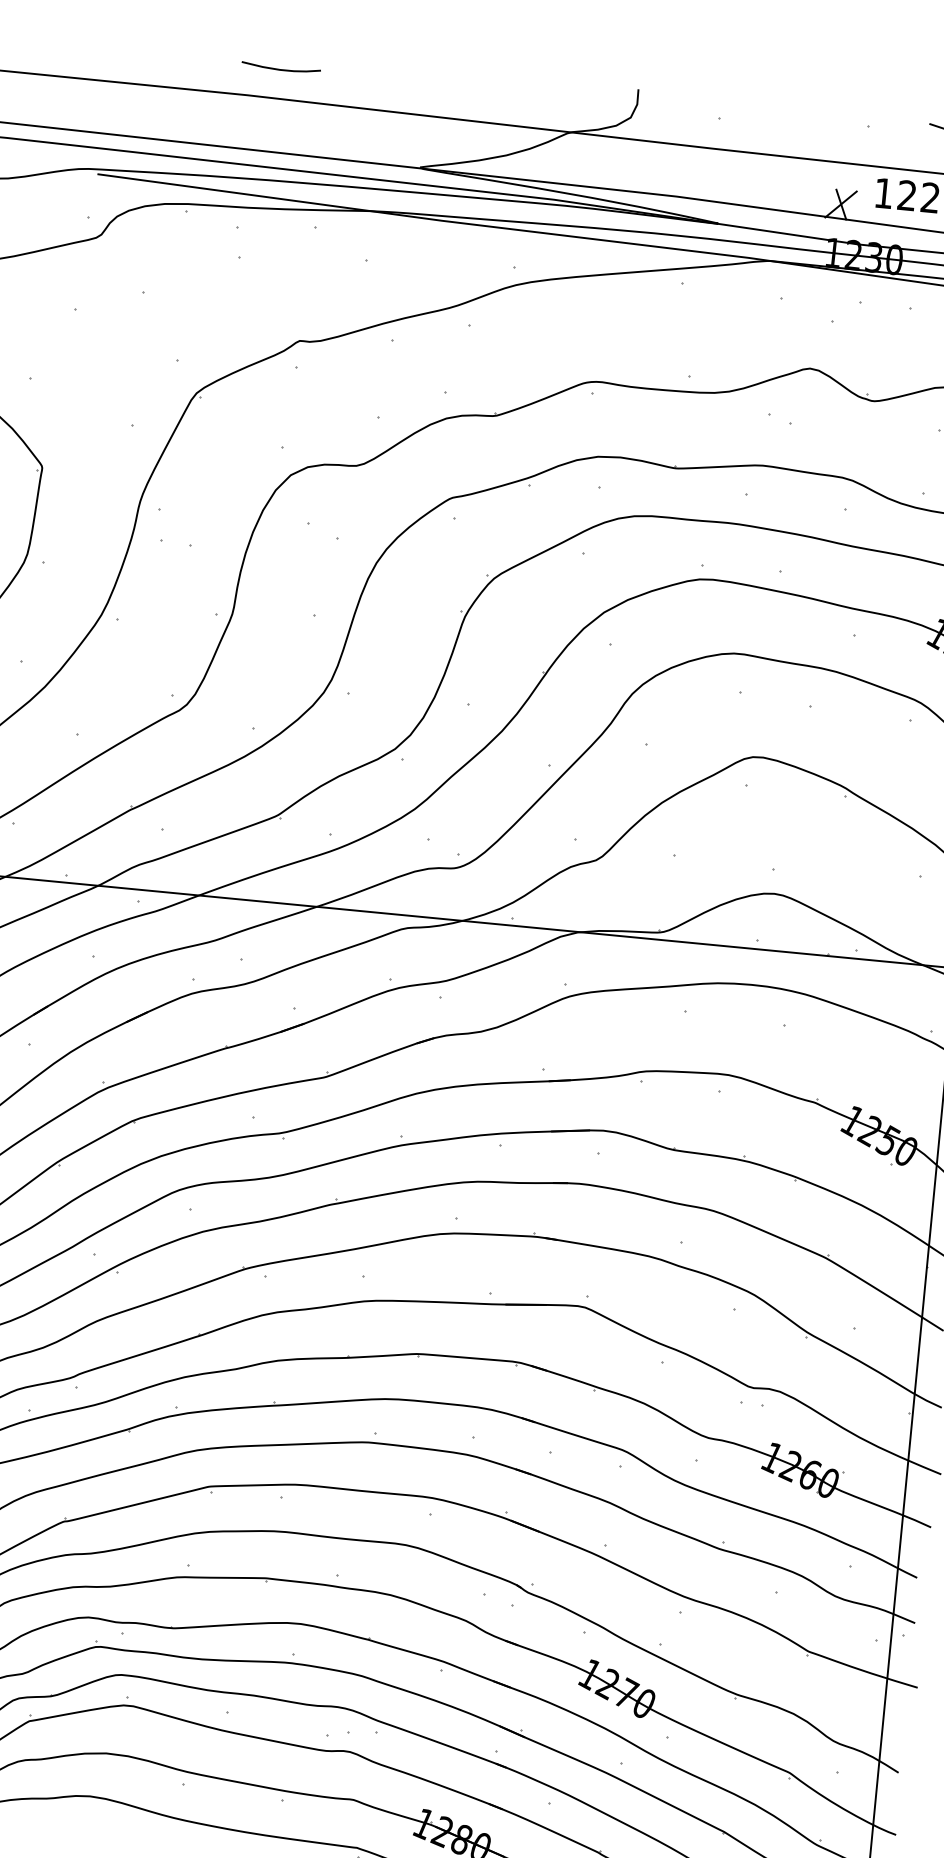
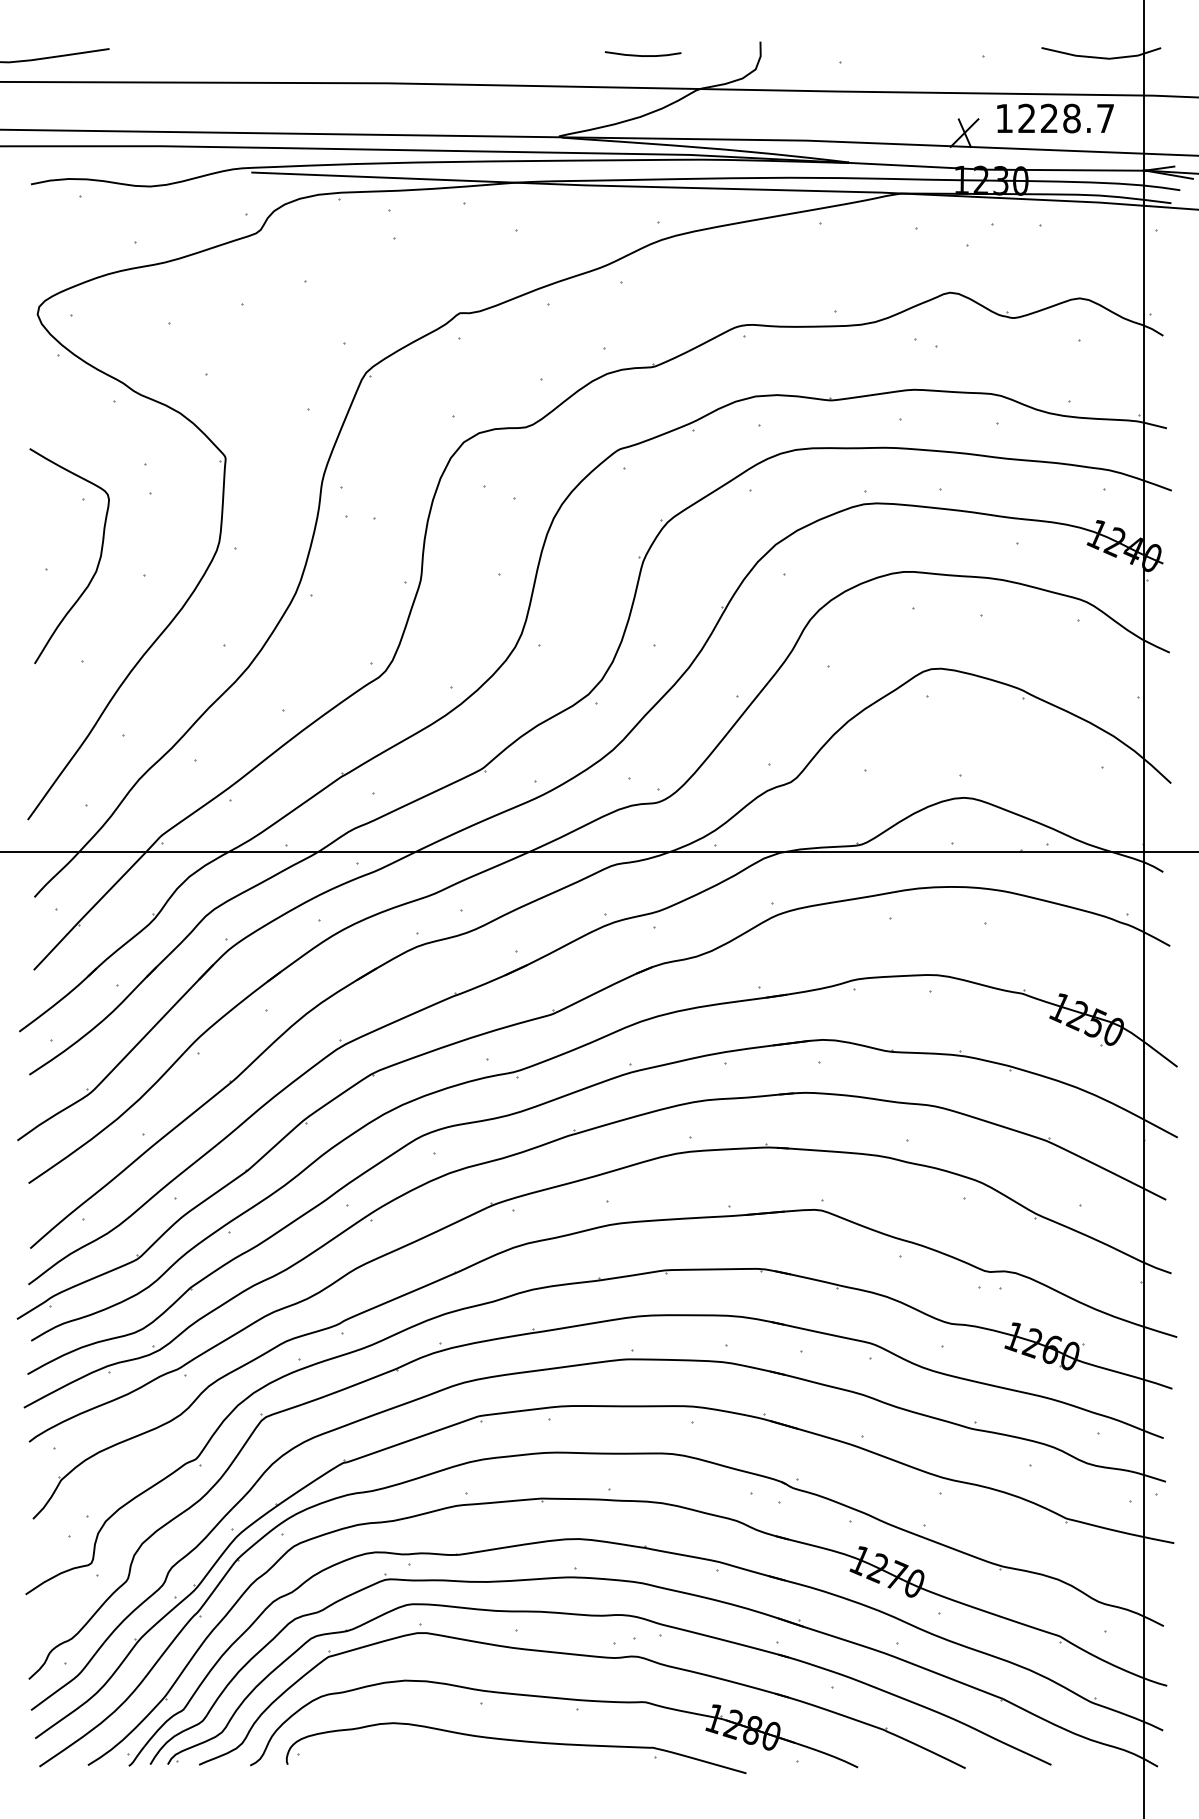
curve: (280, 69) -> (642, 55), moved

